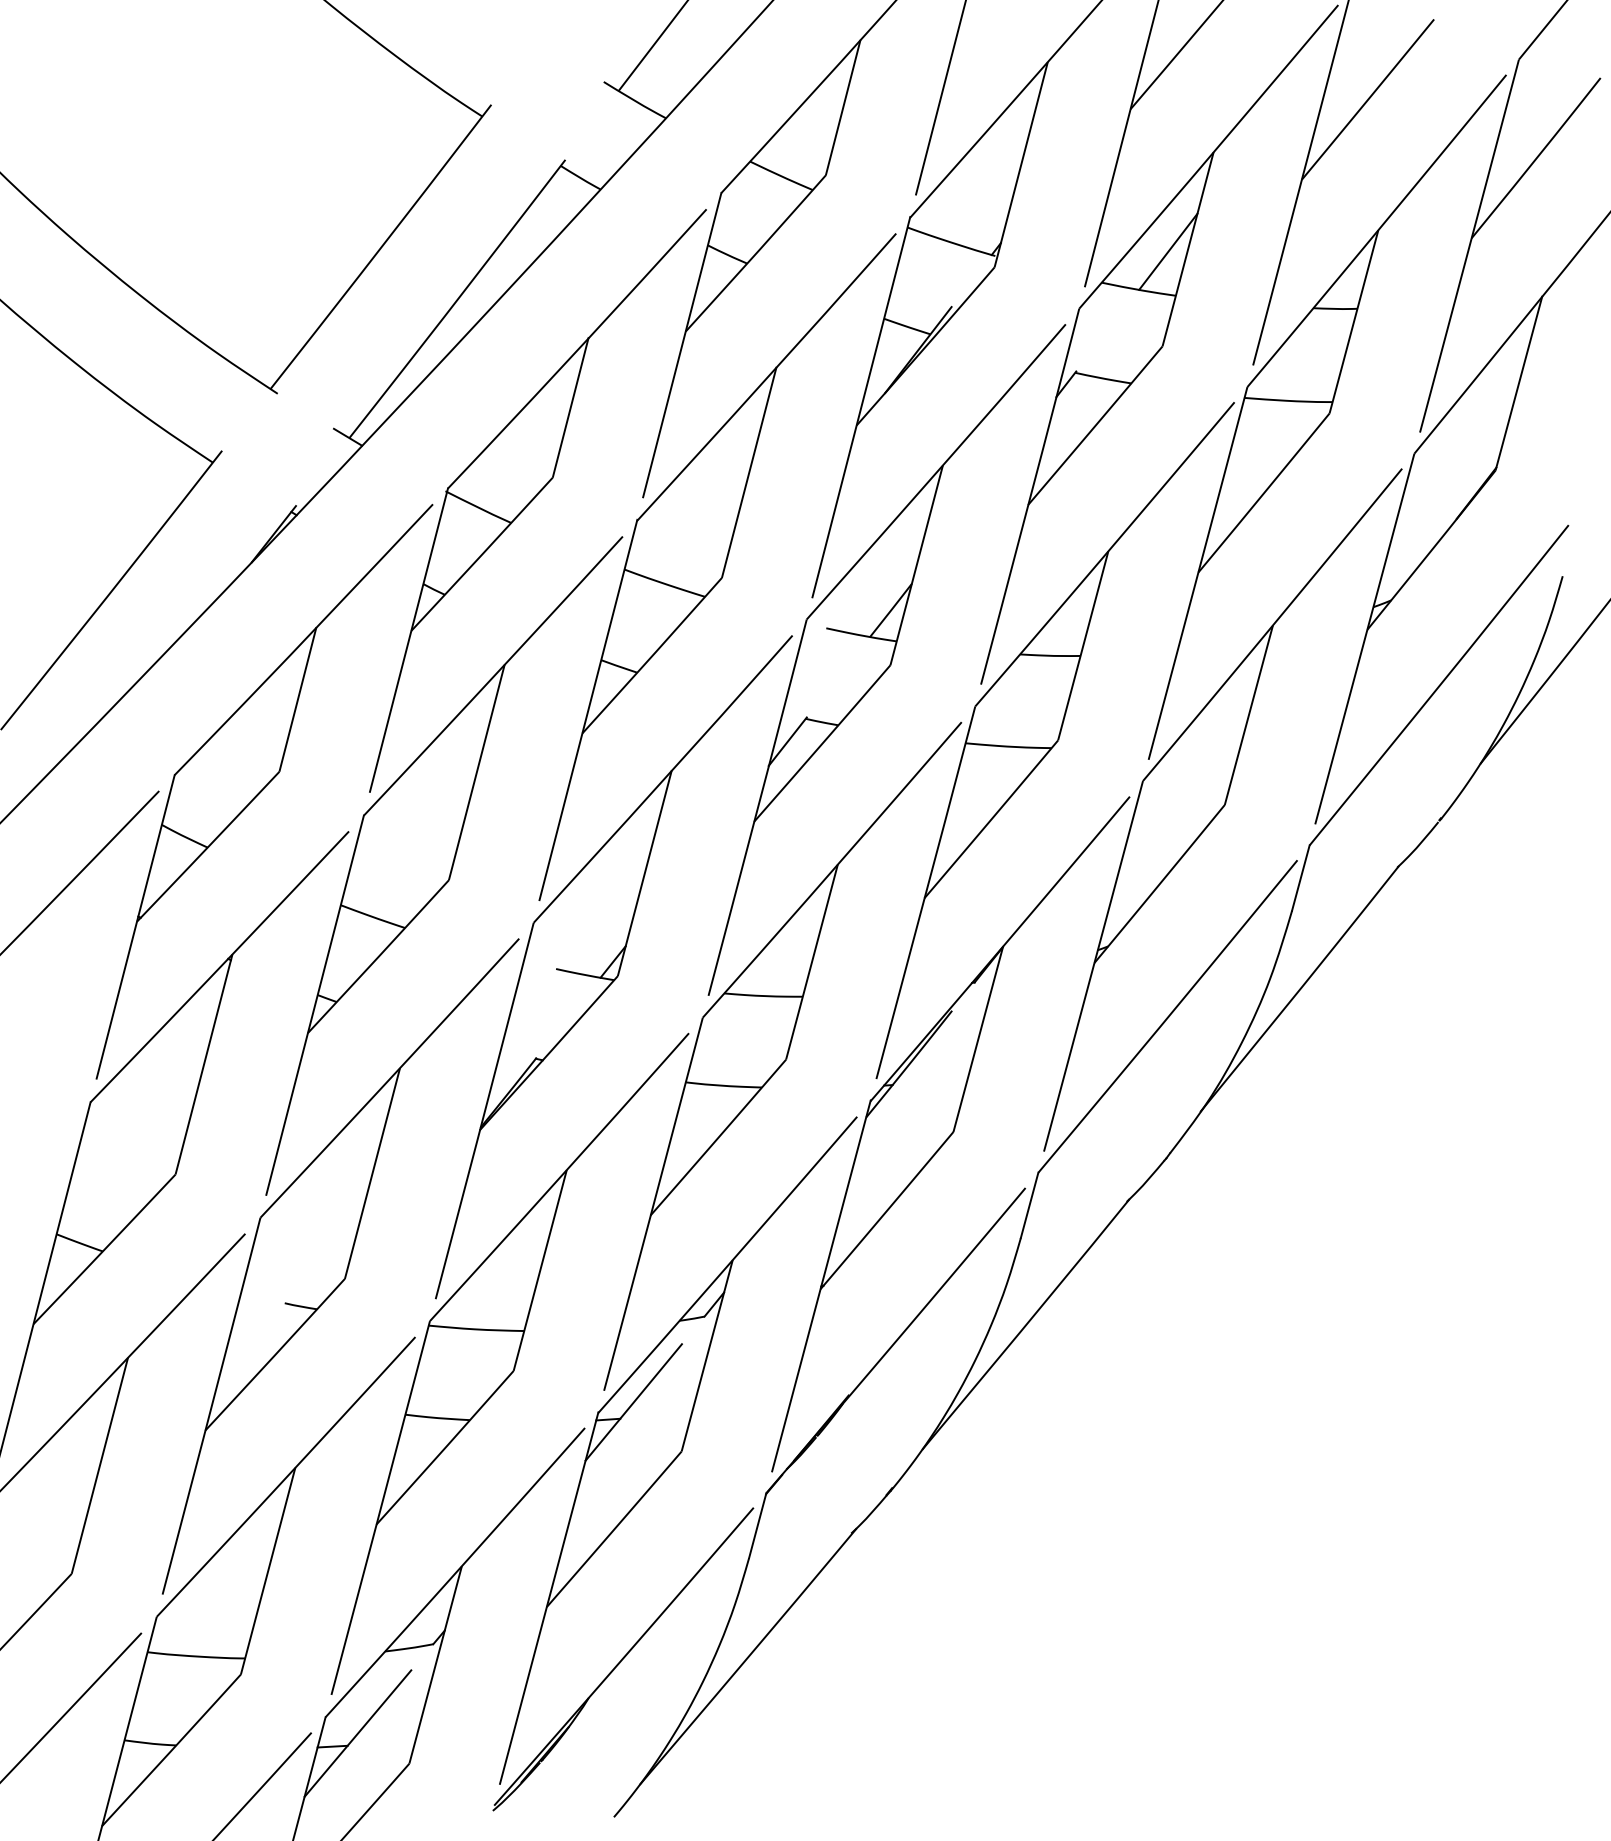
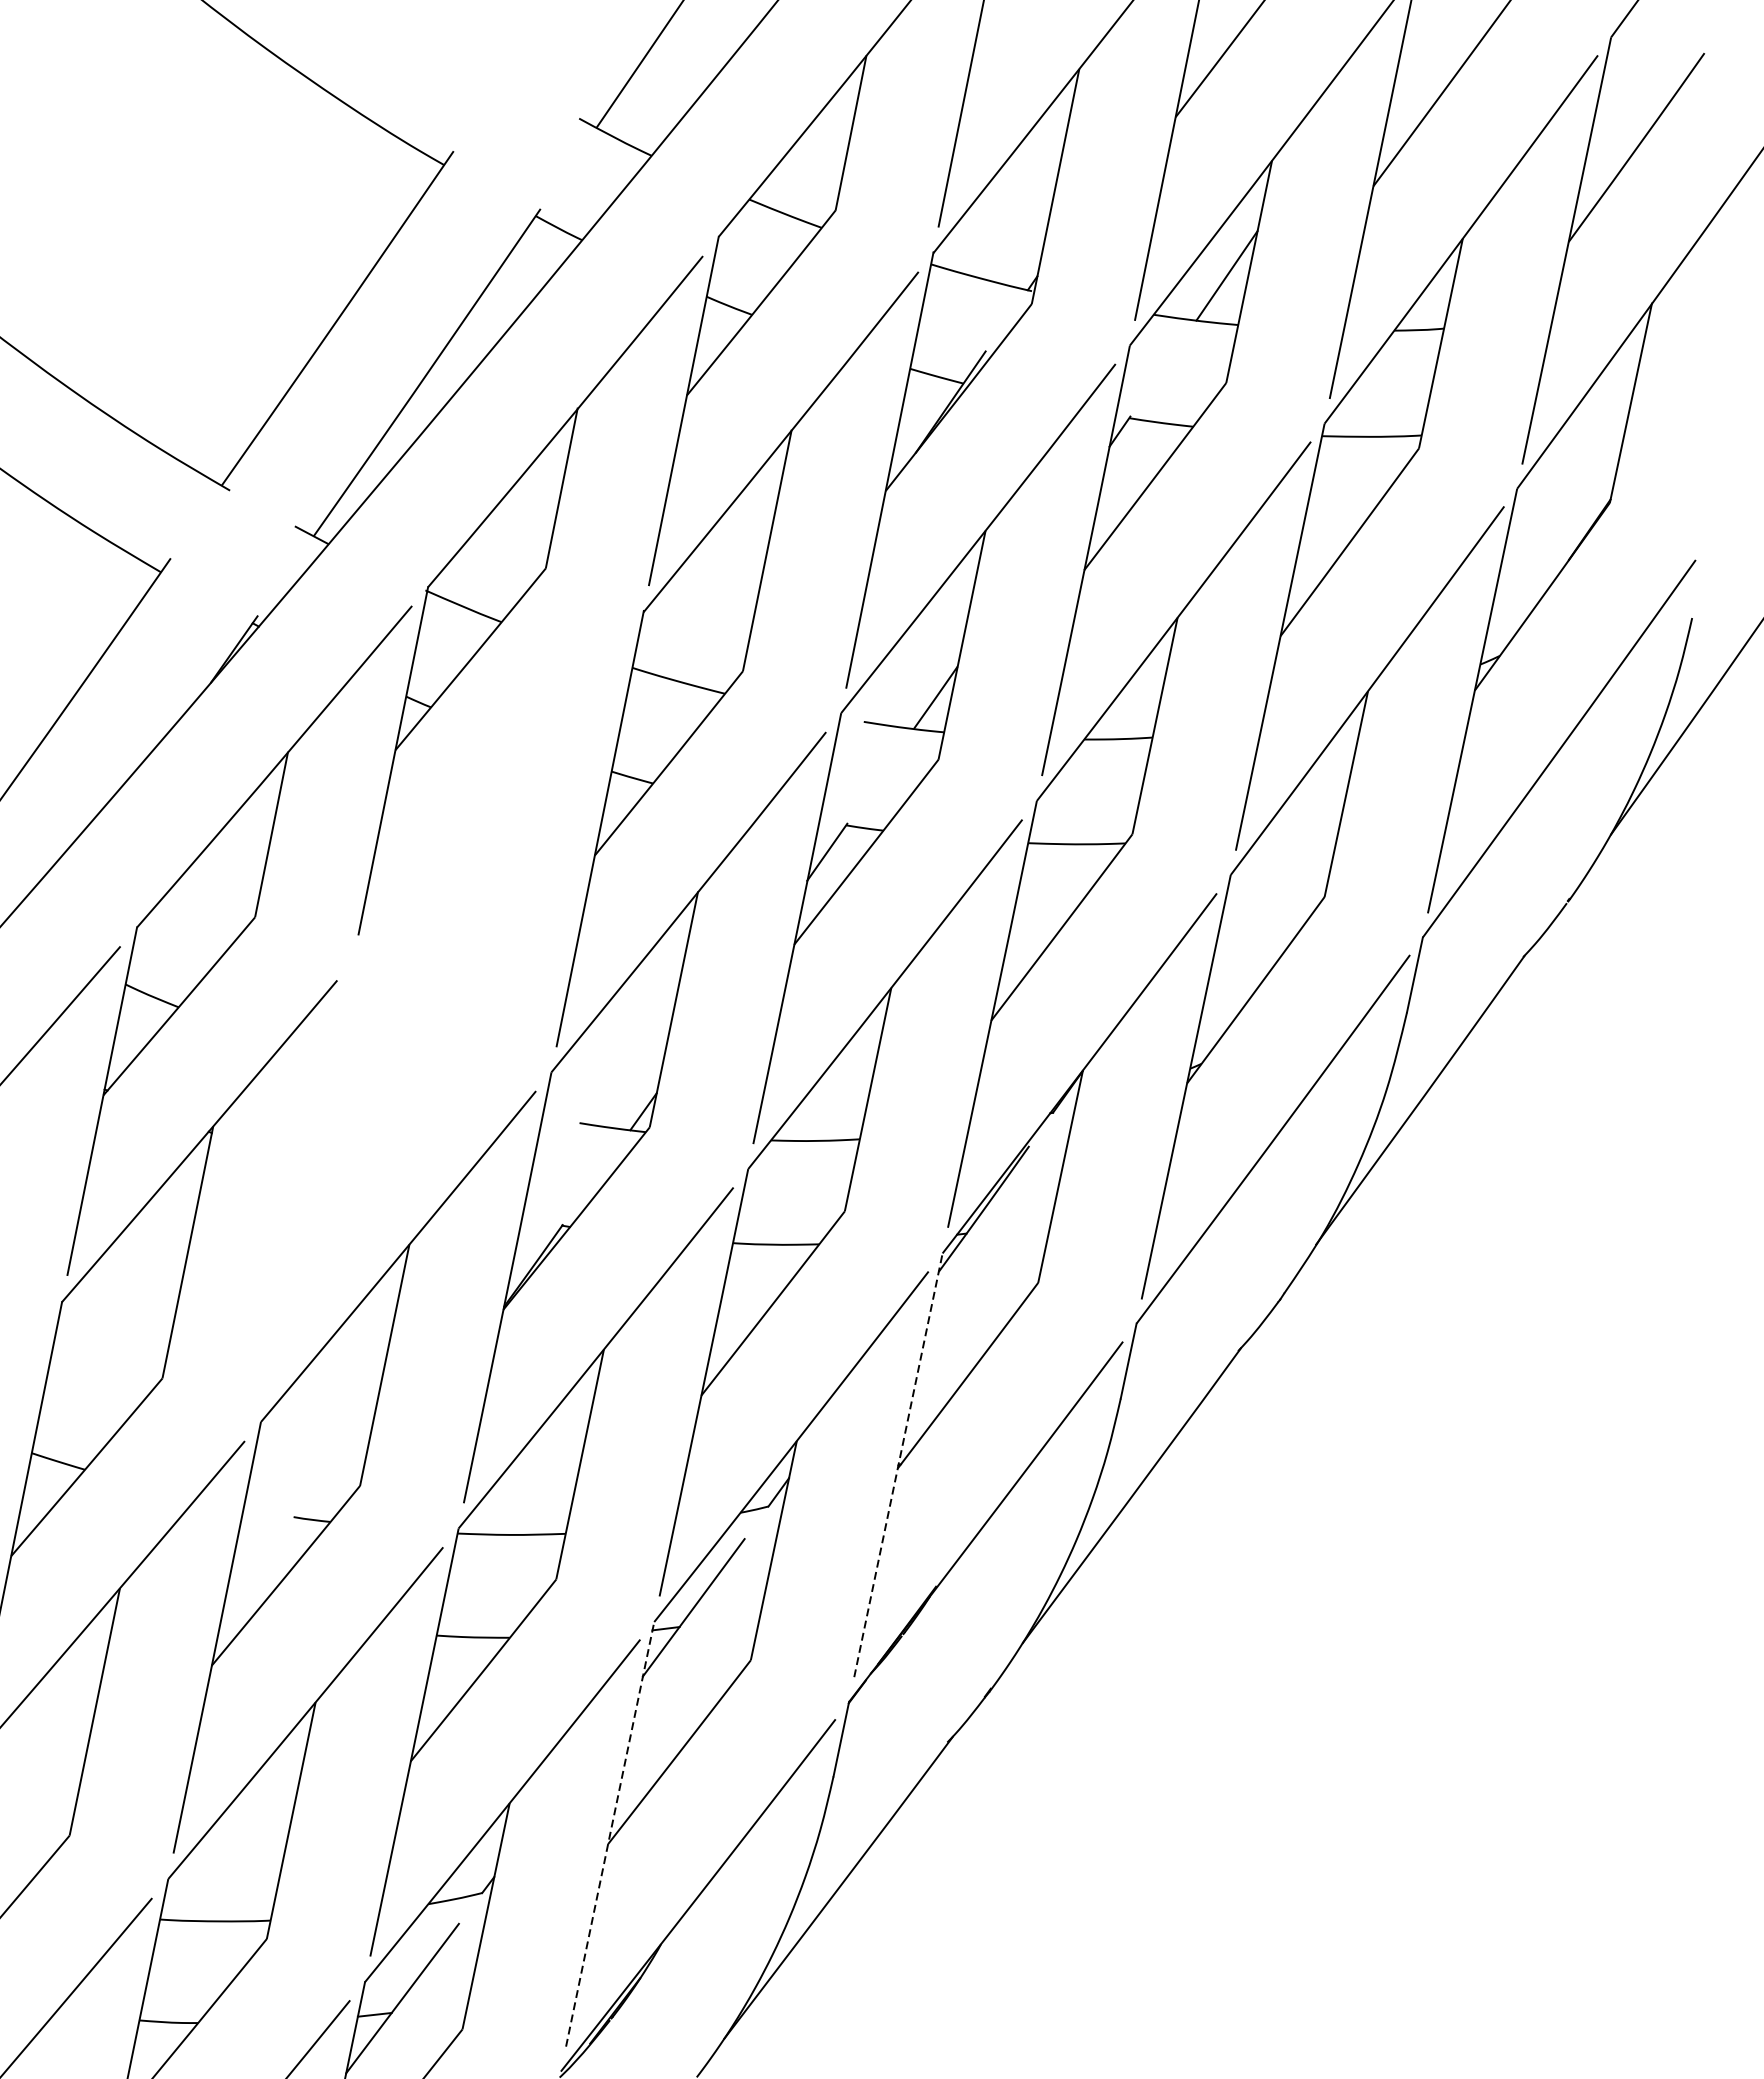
part: (444, 865) -> (447, 1013), removed
line: (821, 1285) -> (898, 1464), solid -> dashed
line: (549, 1597) -> (610, 1833), solid -> dashed

